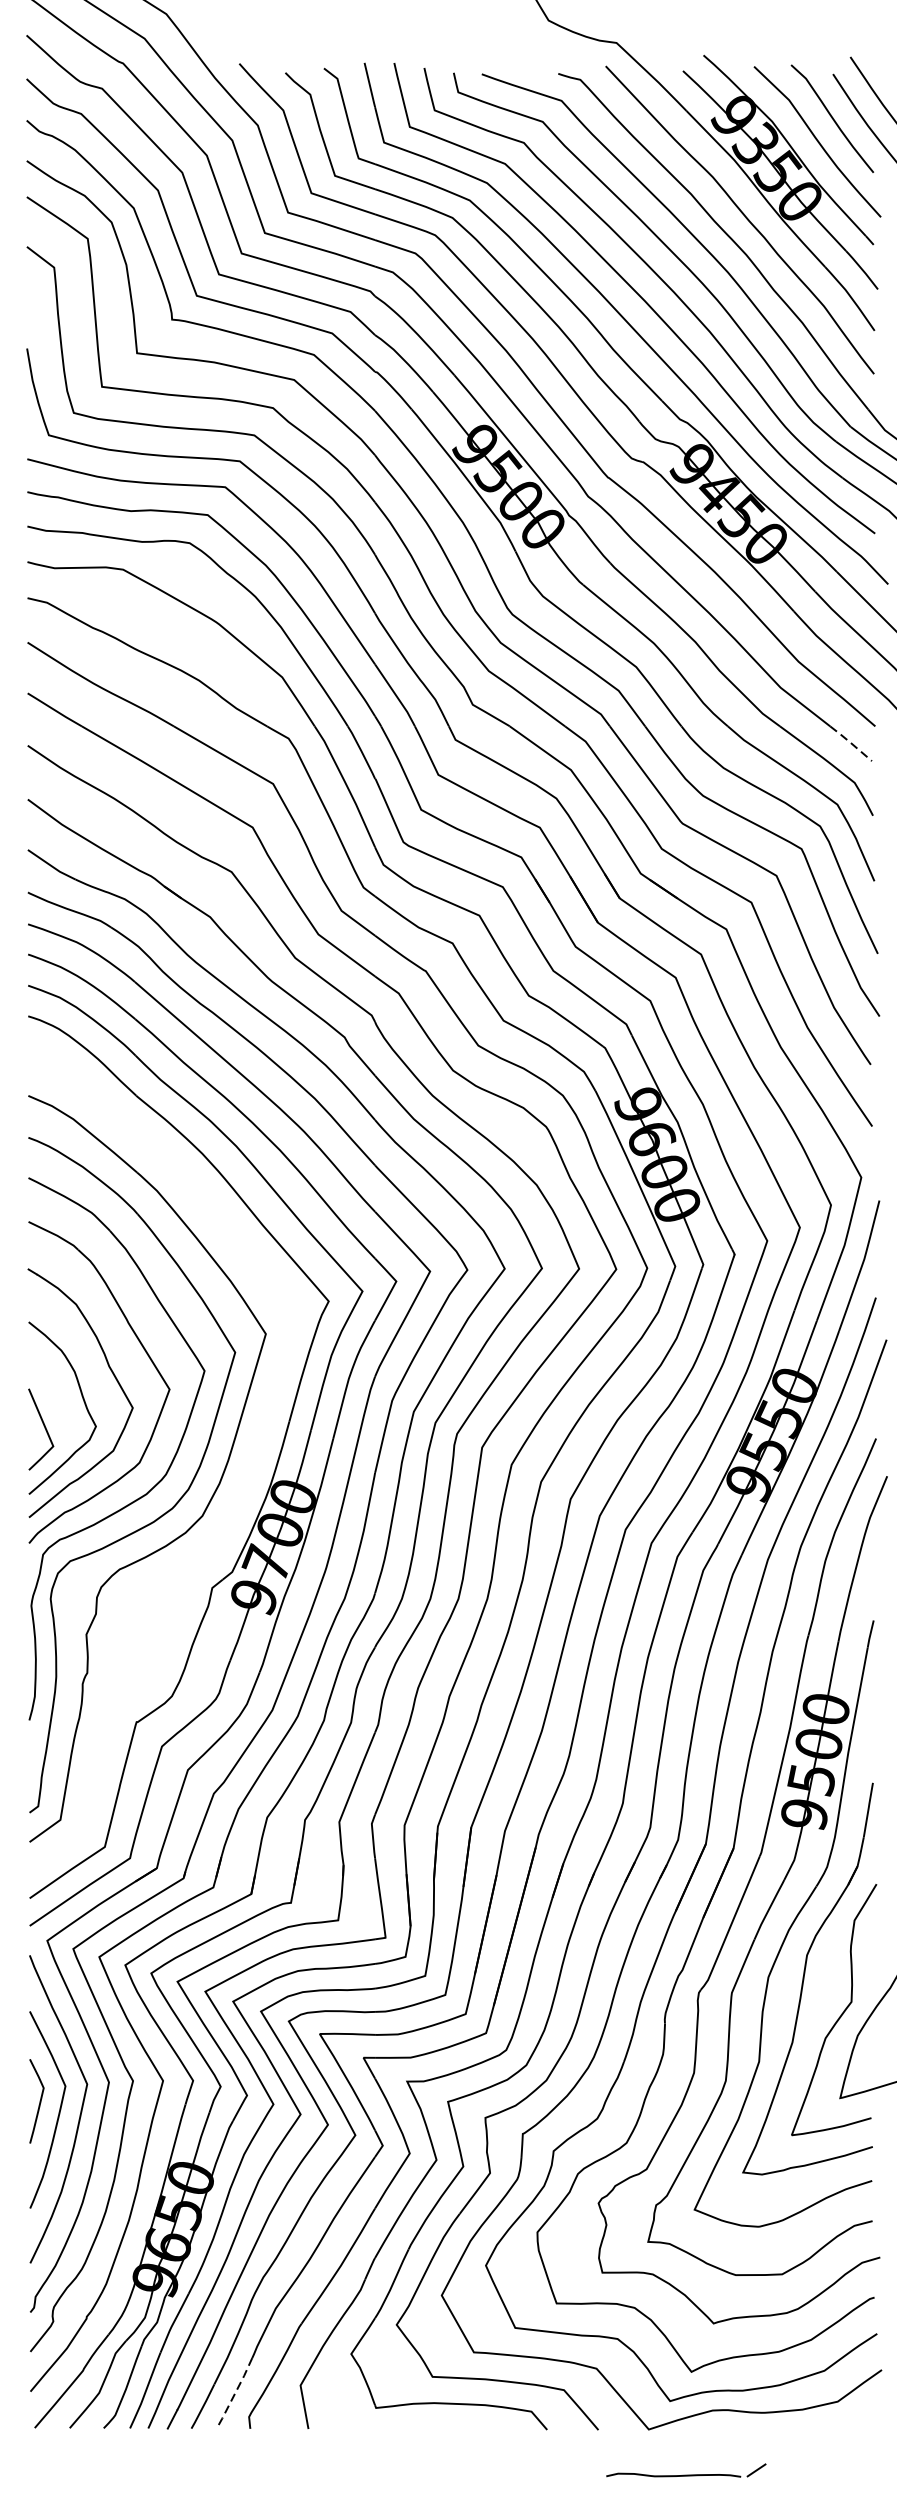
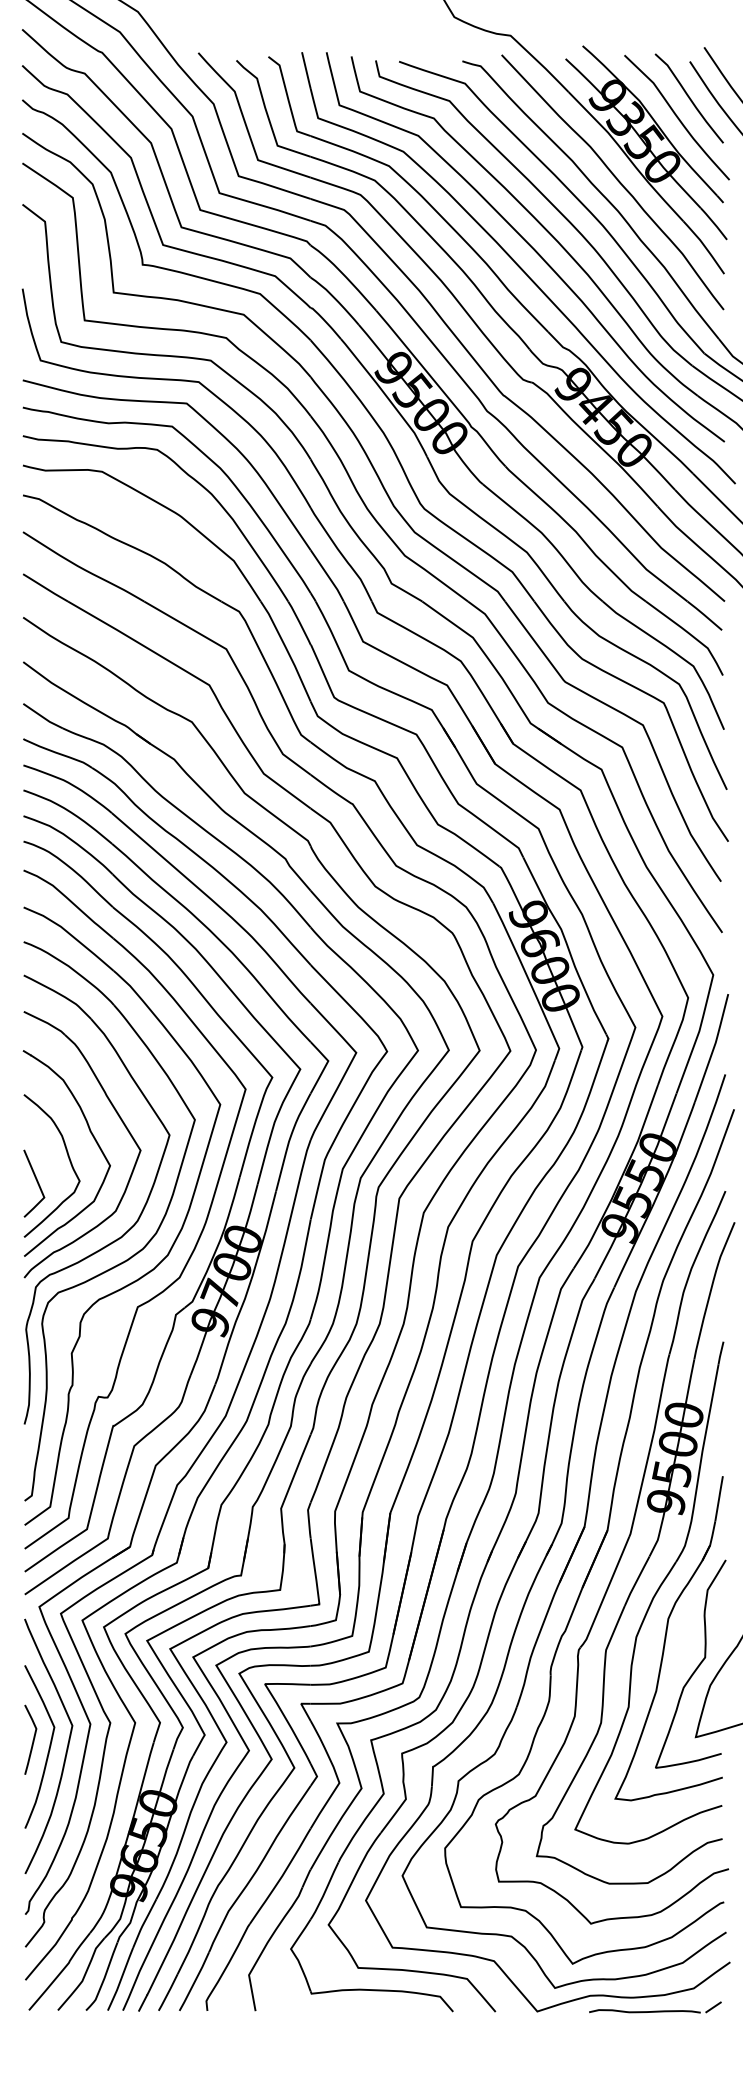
line: (850, 742) -> (704, 614), dashed -> solid
part: (240, 1490) -> (199, 1234), added
line: (234, 2394) -> (194, 1982), dashed -> solid
part: (686, 2470) -> (655, 2007), moved

